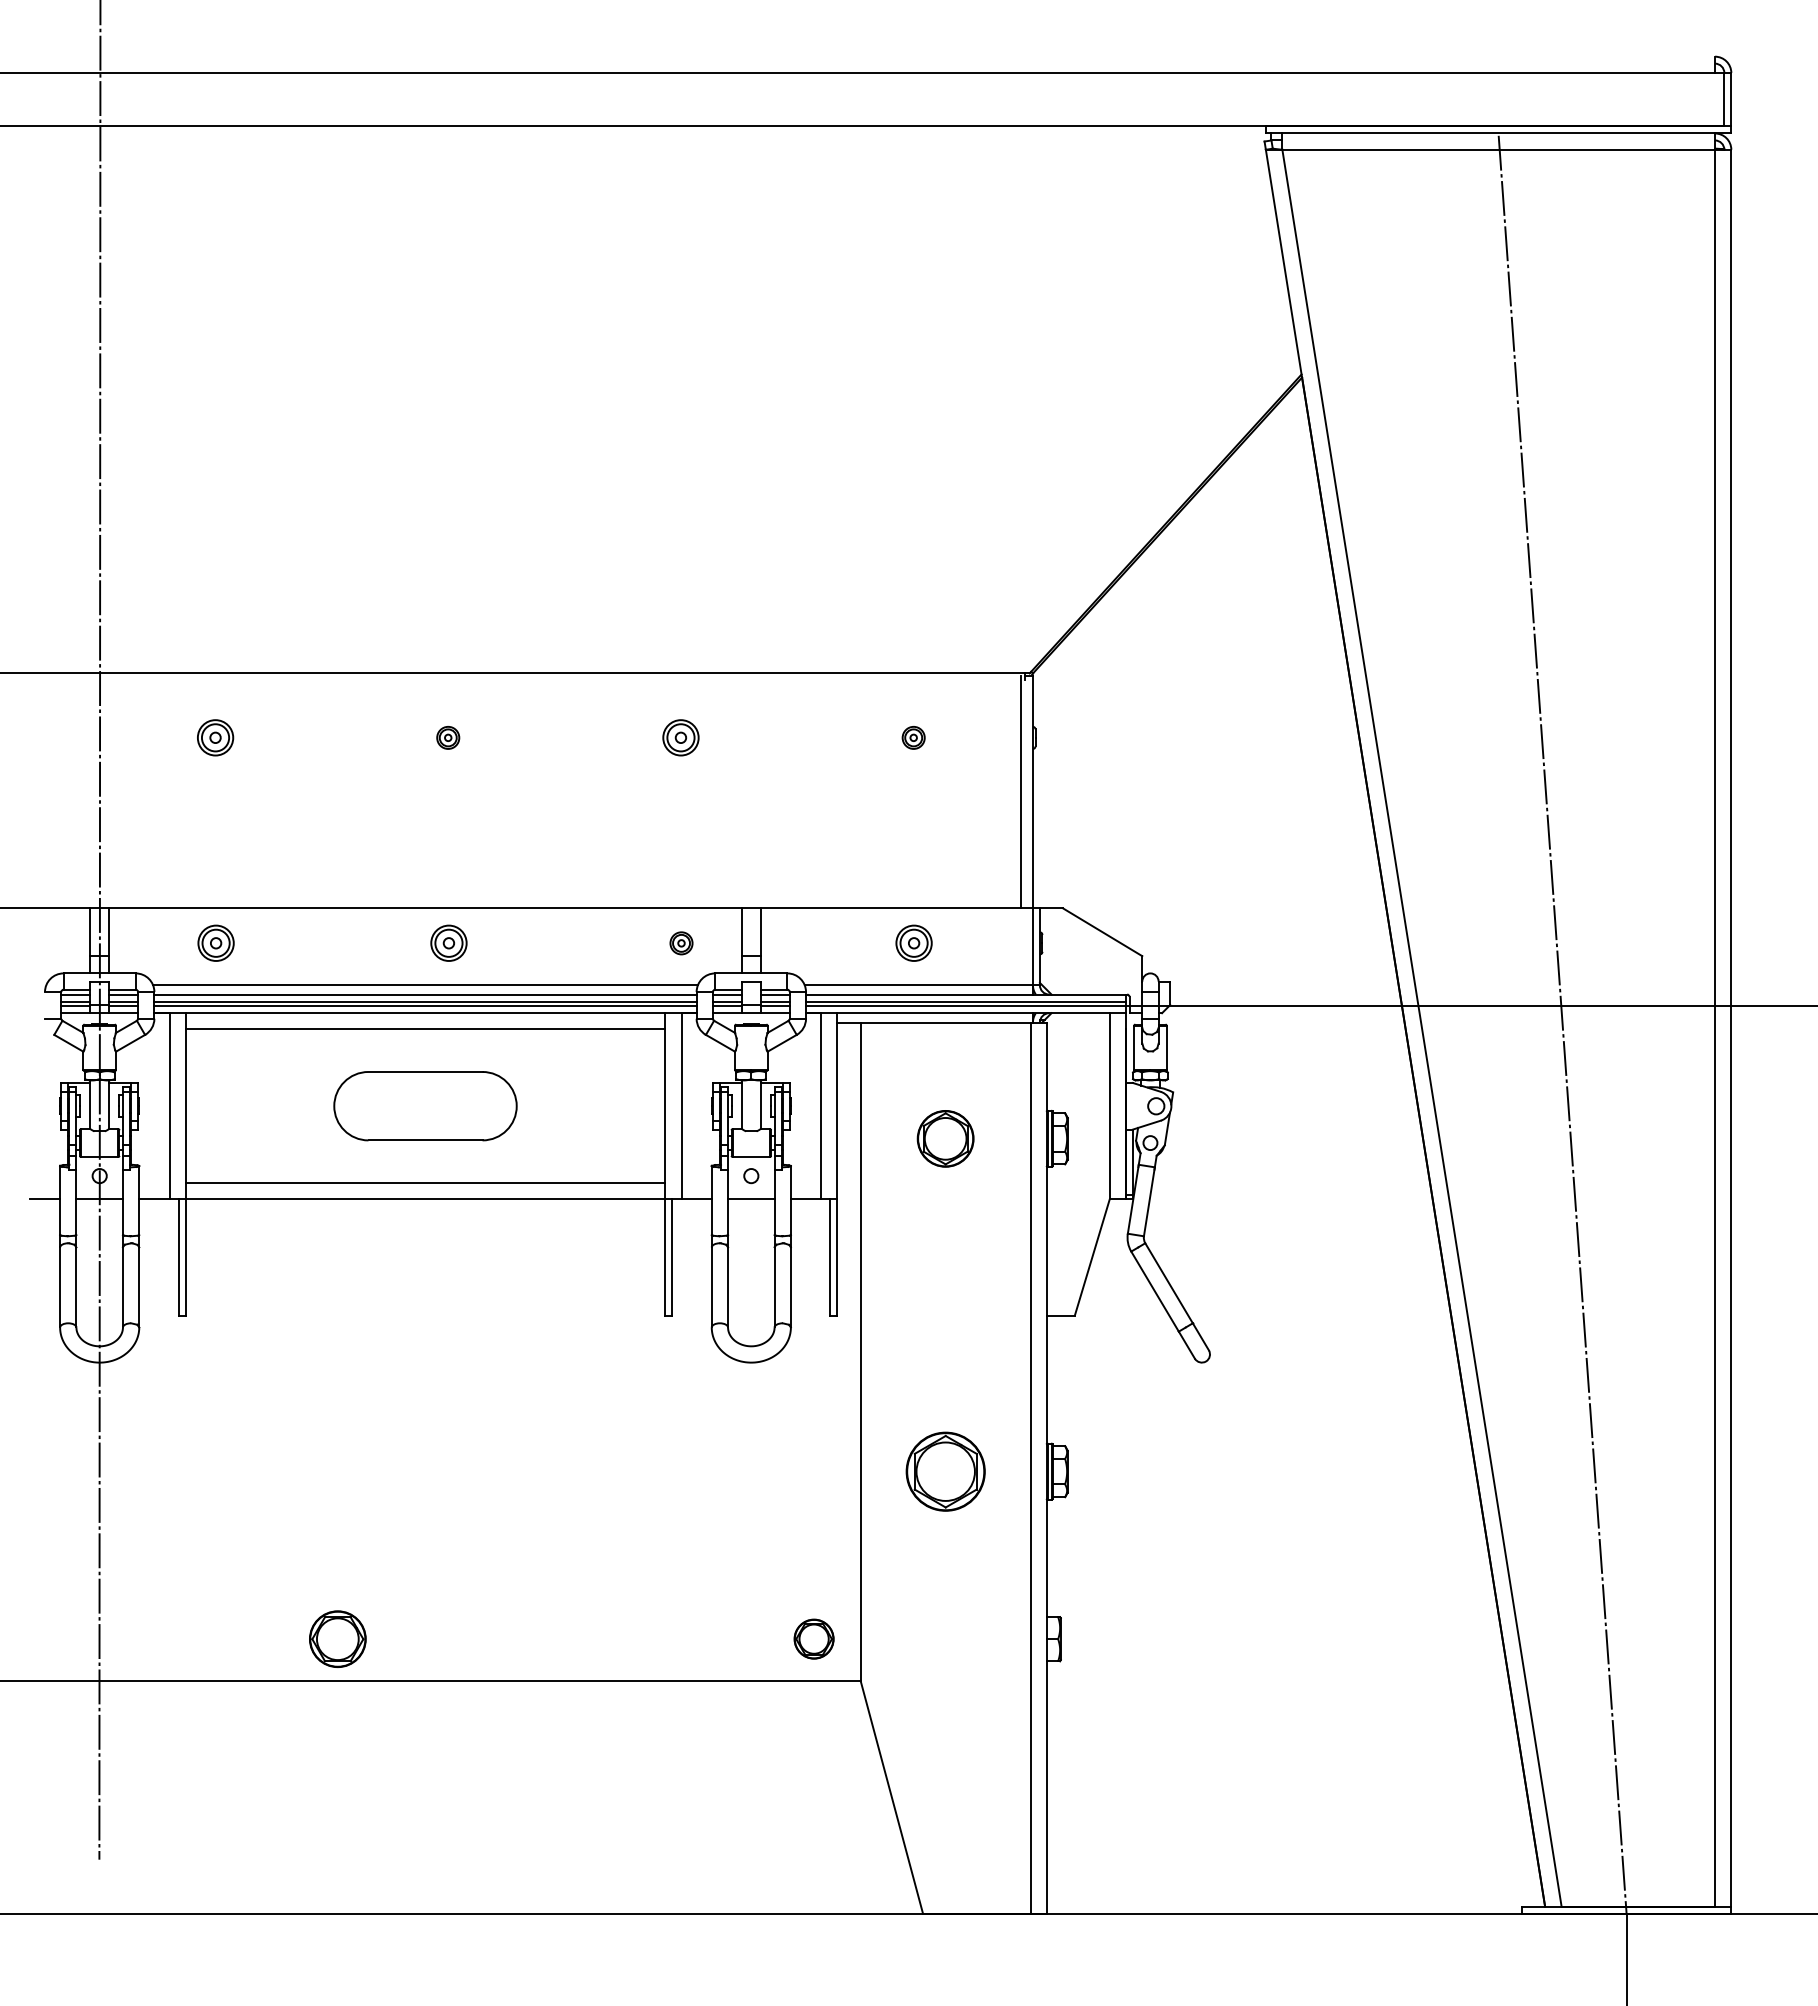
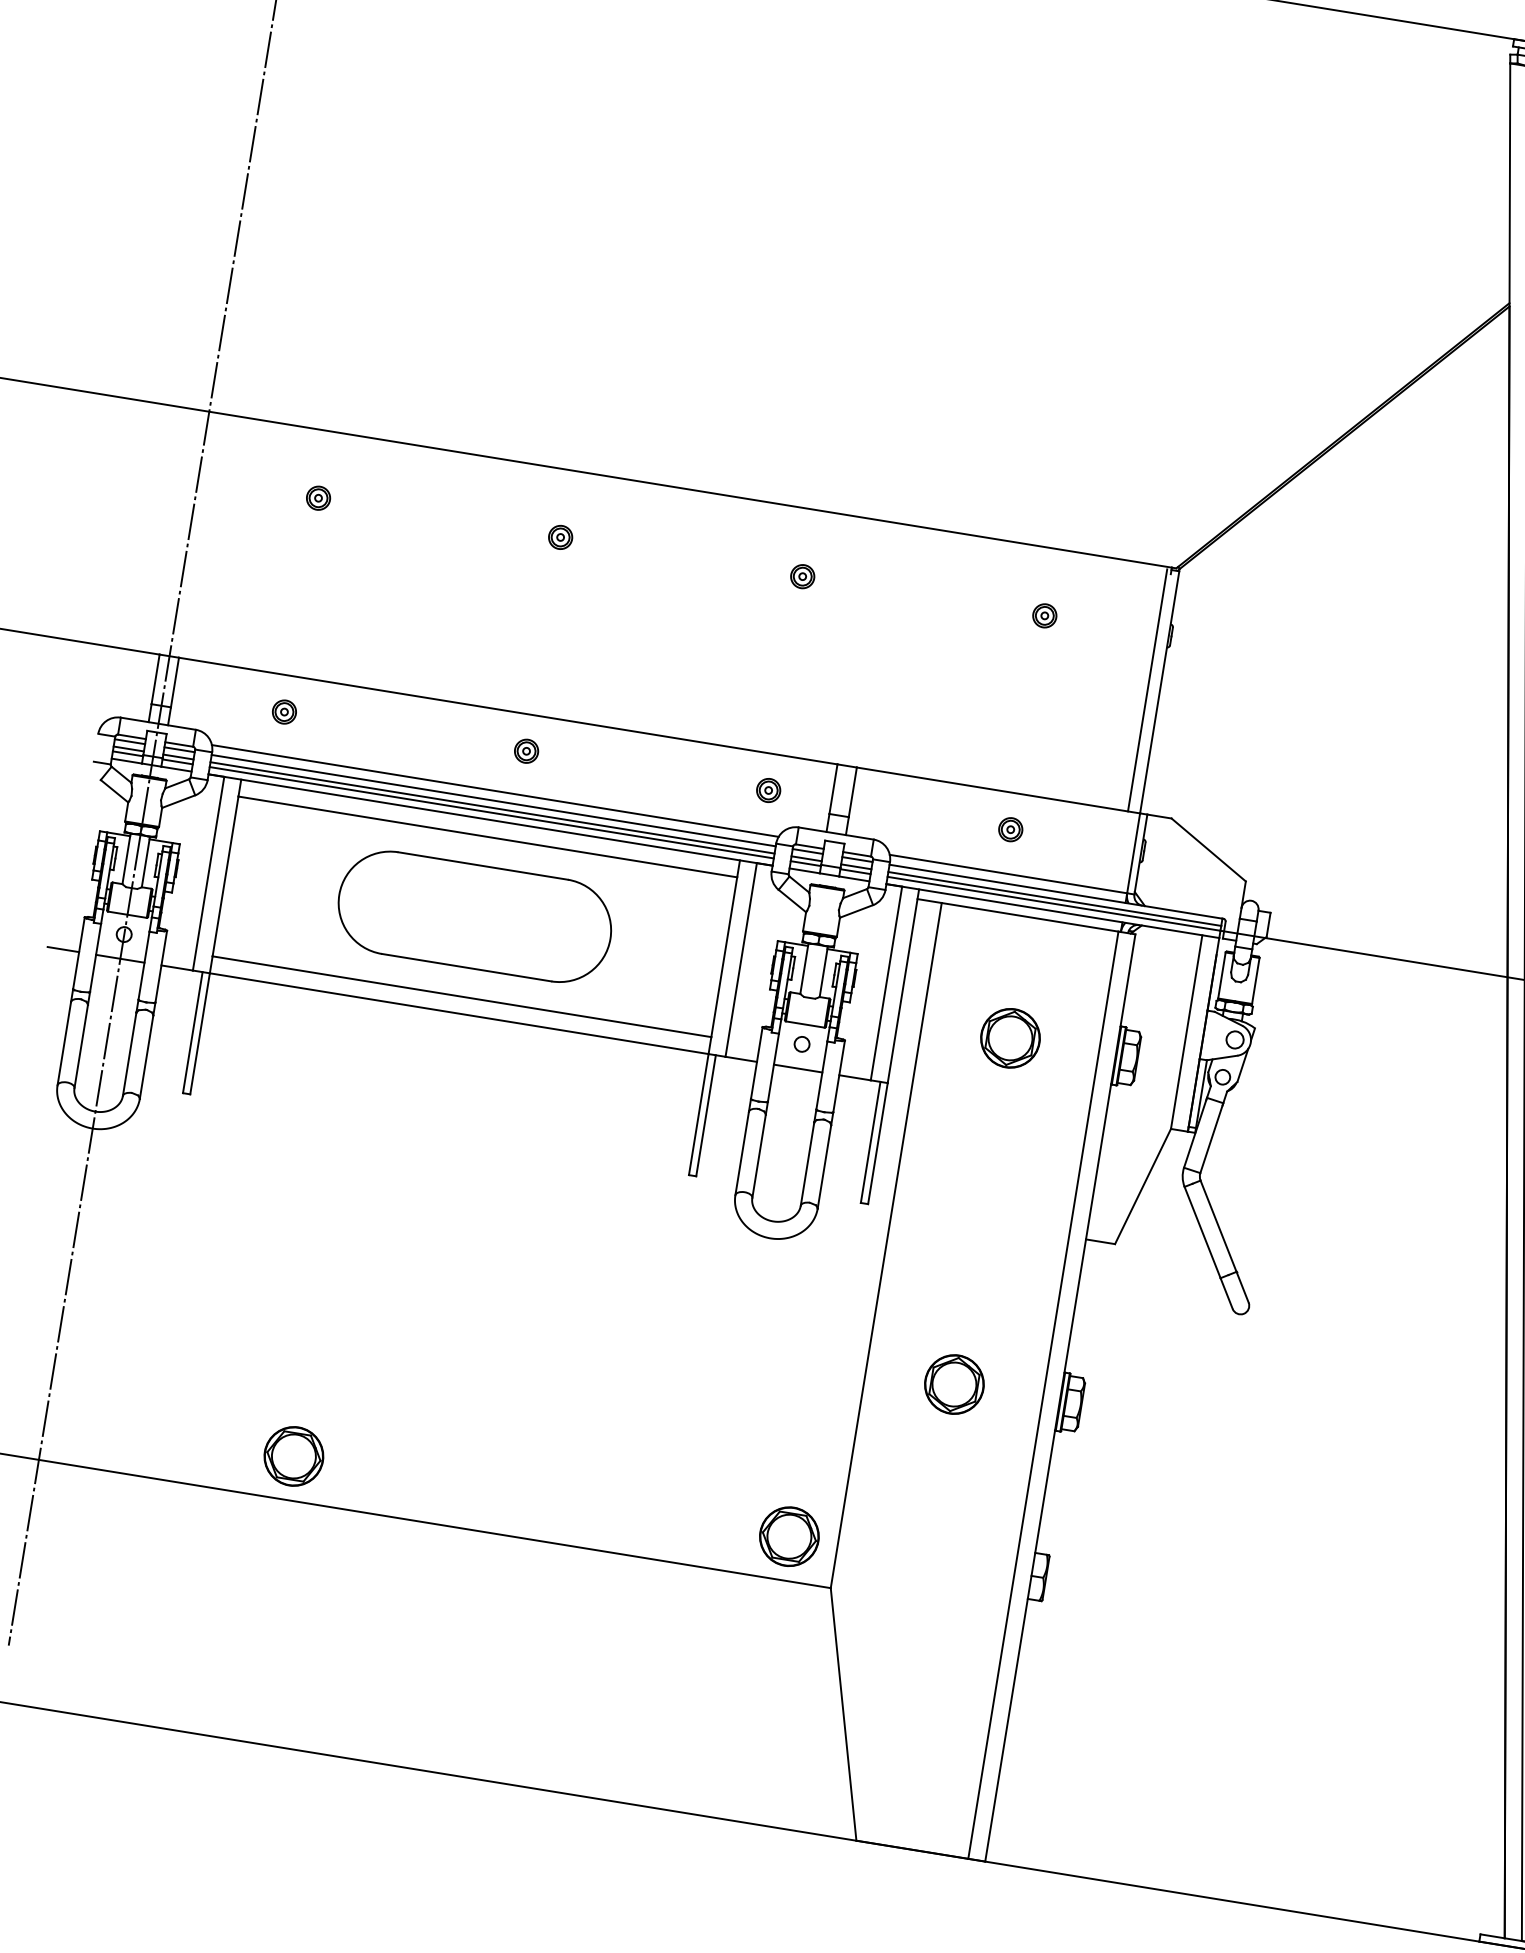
part: (215, 737) -> (318, 497), size x0.62
part: (680, 737) -> (802, 576), size x0.62
part: (215, 943) -> (283, 712), size x0.62
part: (448, 943) -> (526, 751), size x0.62
part: (914, 943) -> (1011, 829), size x0.62
part: (425, 1105) -> (475, 916), size x1.43
part: (945, 1471) -> (954, 1384), size x0.71
part: (813, 1638) -> (788, 1535), size x1.43

